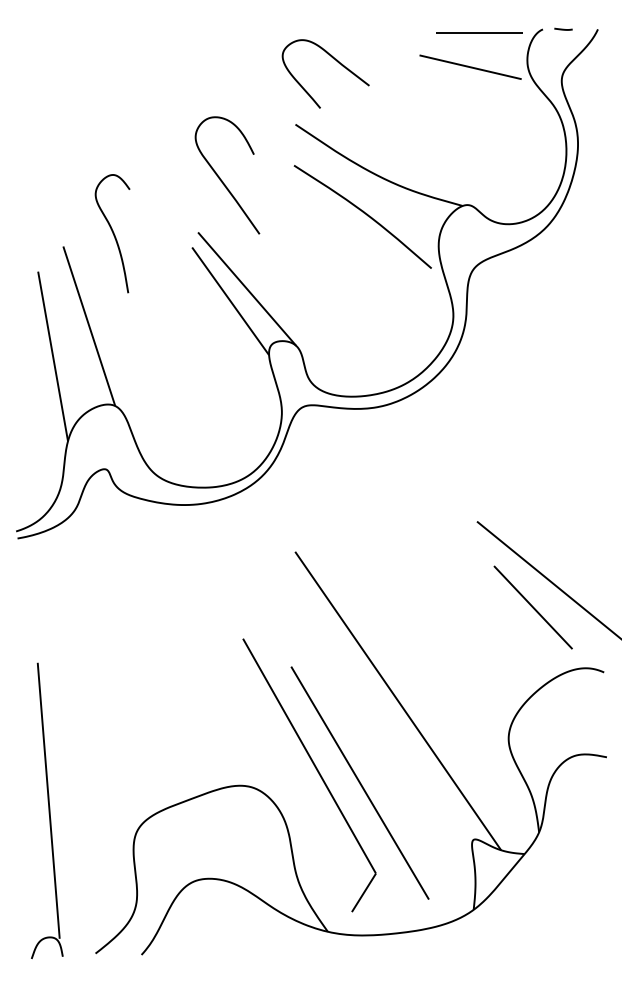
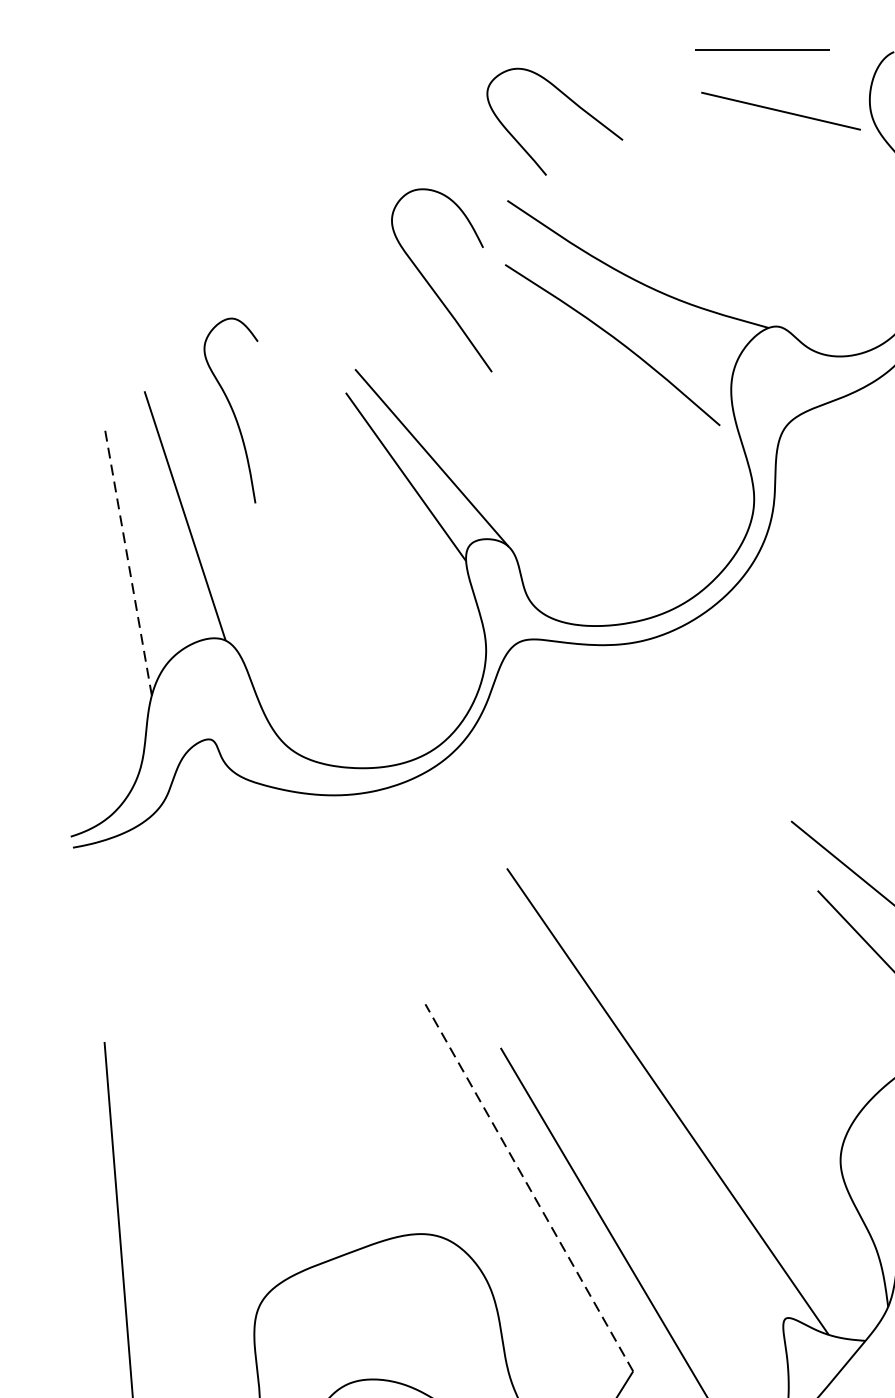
line: (479, 32) -> (762, 49), moved
curve: (222, 180) -> (433, 288), moved
curve: (112, 233) -> (230, 410), moved
line: (53, 355) -> (129, 561), solid -> dashed
line: (309, 756) -> (529, 1188), solid -> dashed

